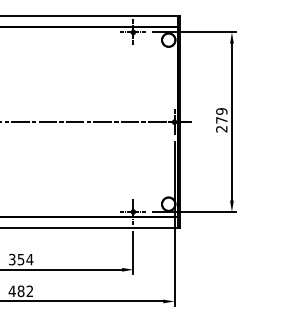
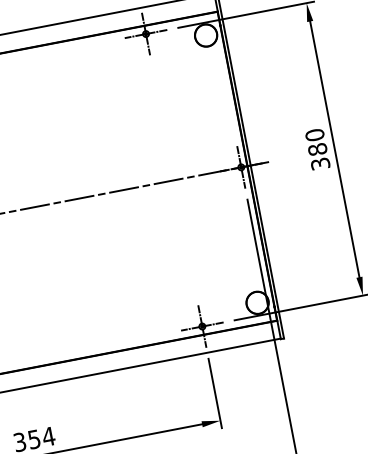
text: (221, 120) -> (317, 149), 279 -> 380

